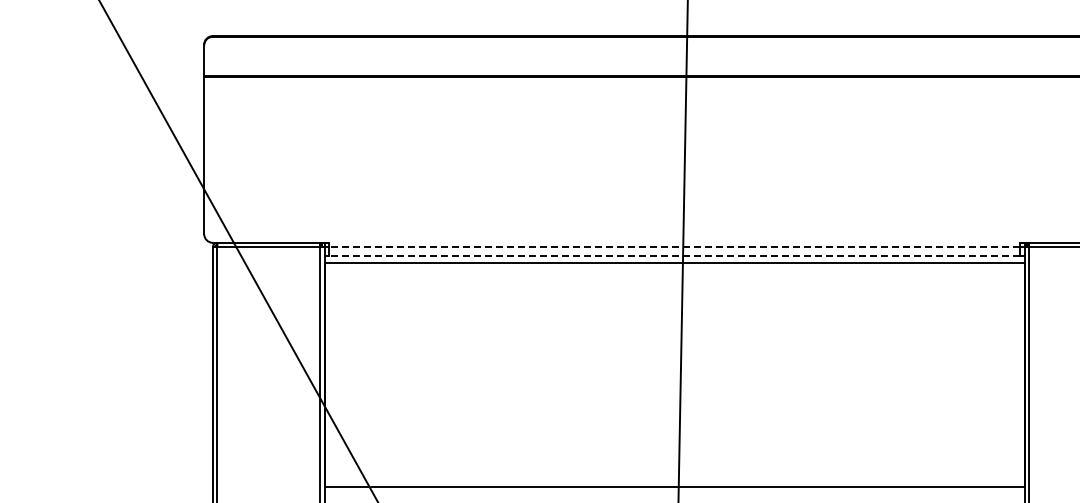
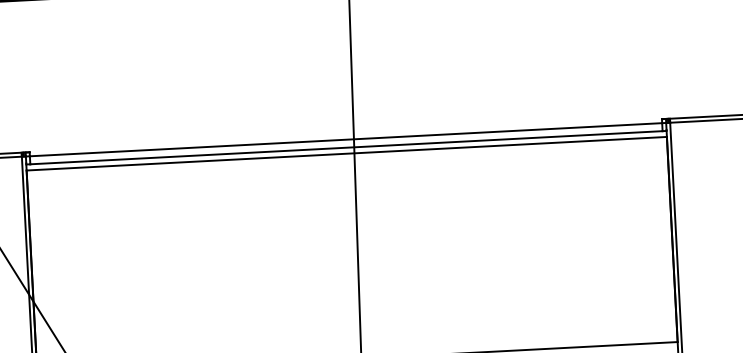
line: (674, 247) -> (345, 139), dashed -> solid
line: (674, 255) -> (346, 147), dashed -> solid

